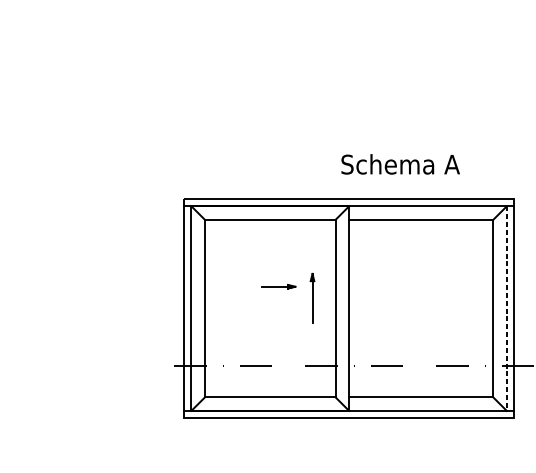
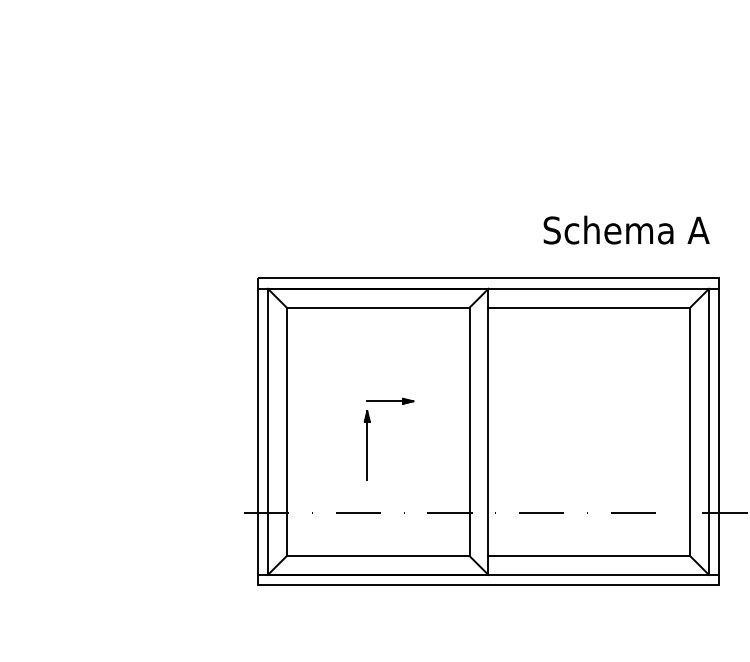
text: (400, 163) -> (626, 229), moved
part: (311, 298) -> (366, 445), moved
line: (507, 309) -> (709, 432), dashed -> solid

